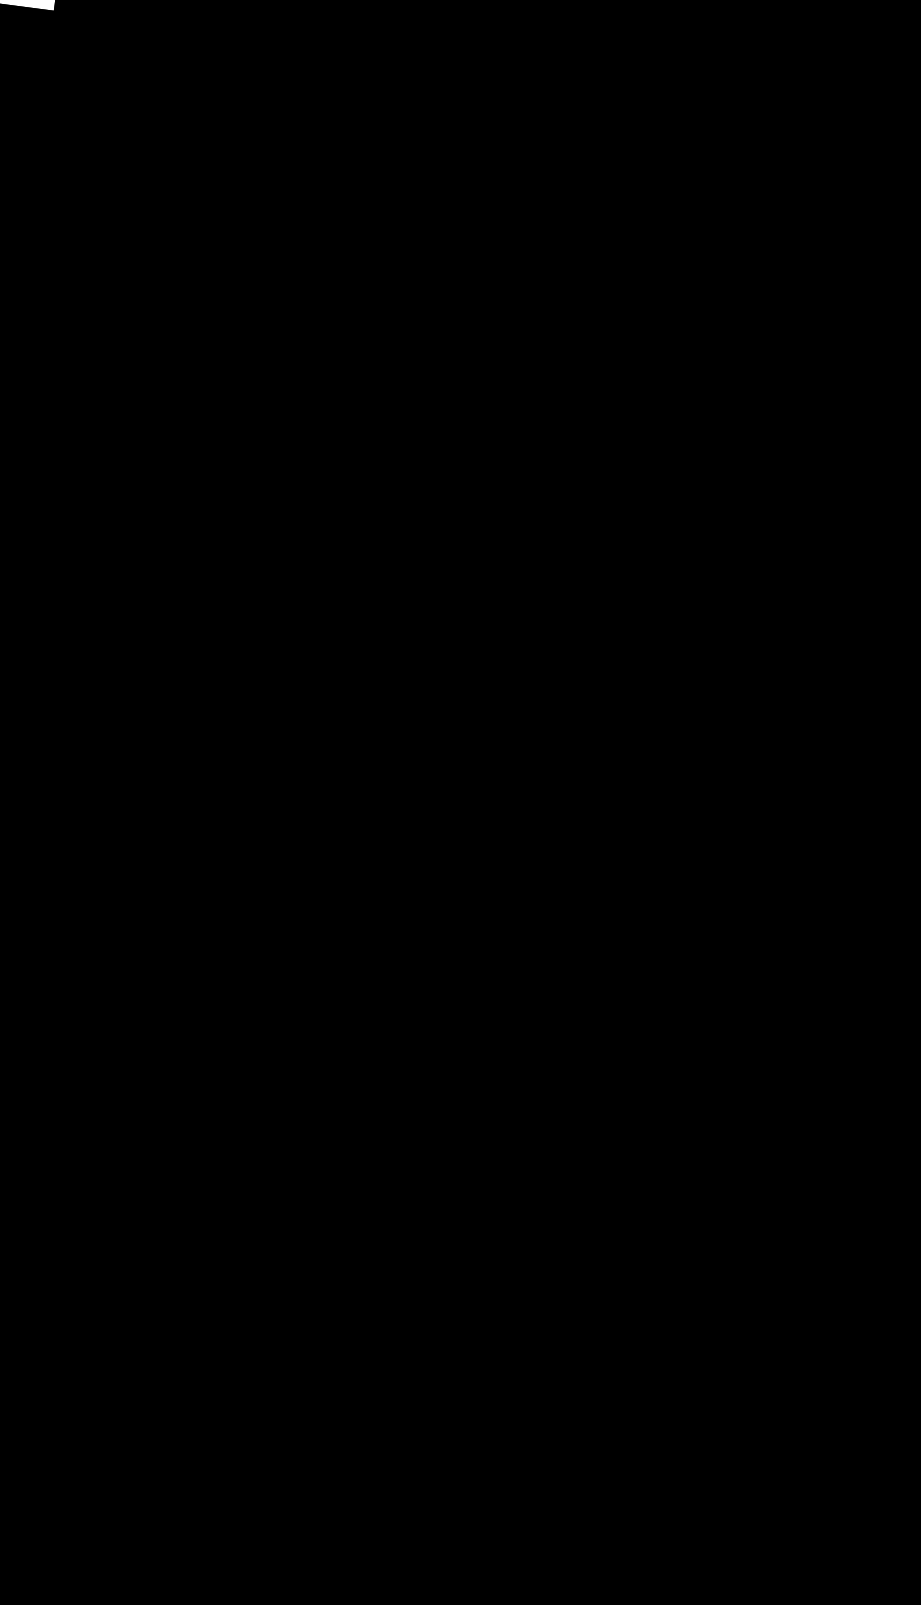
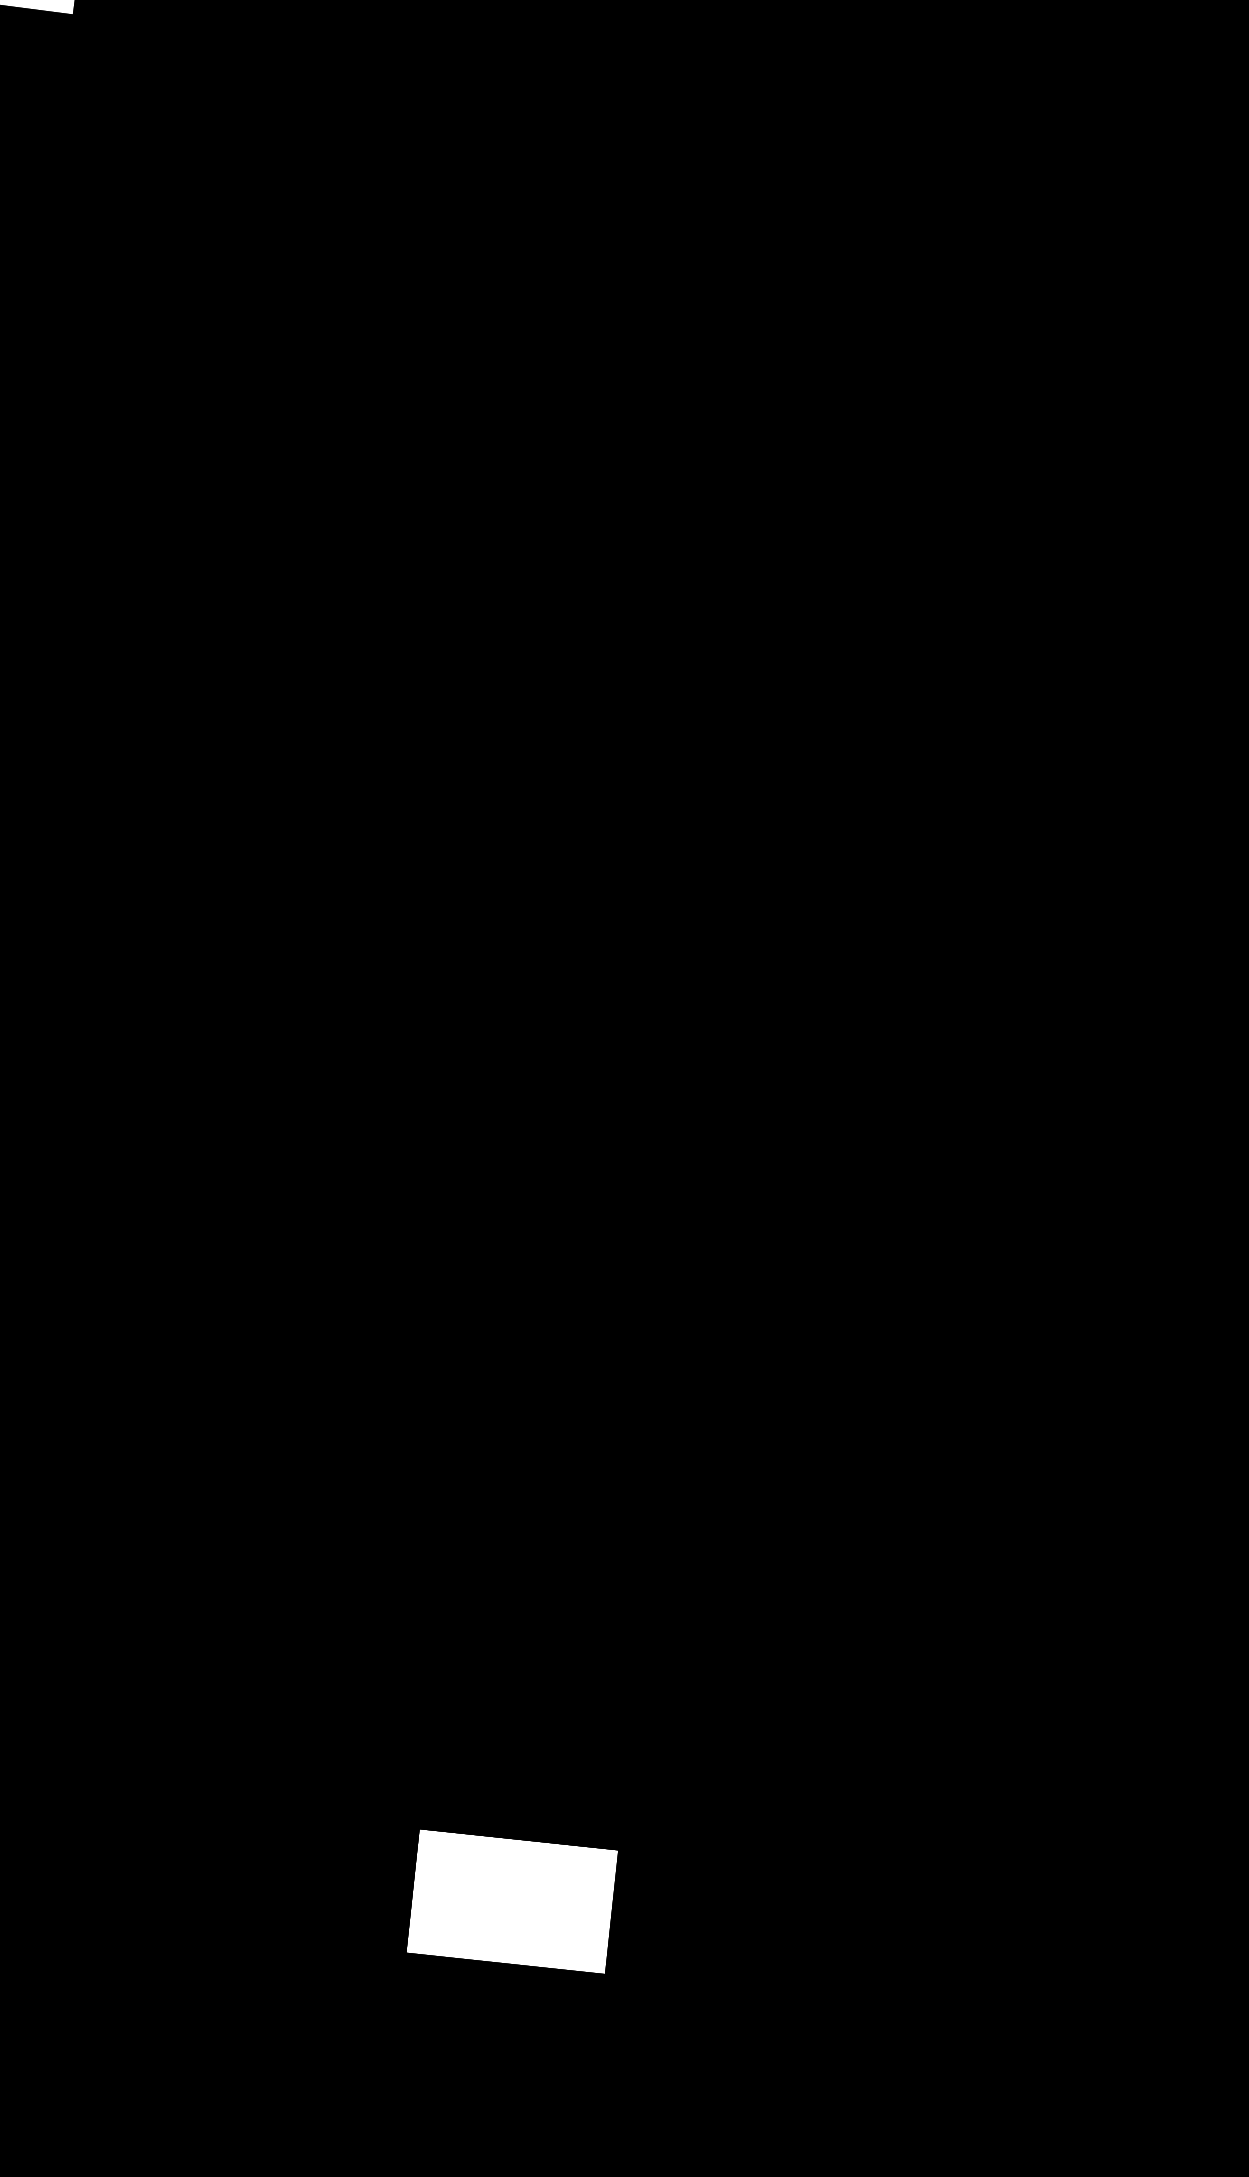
fill: (377, 1401) -> (511, 1901), removed

